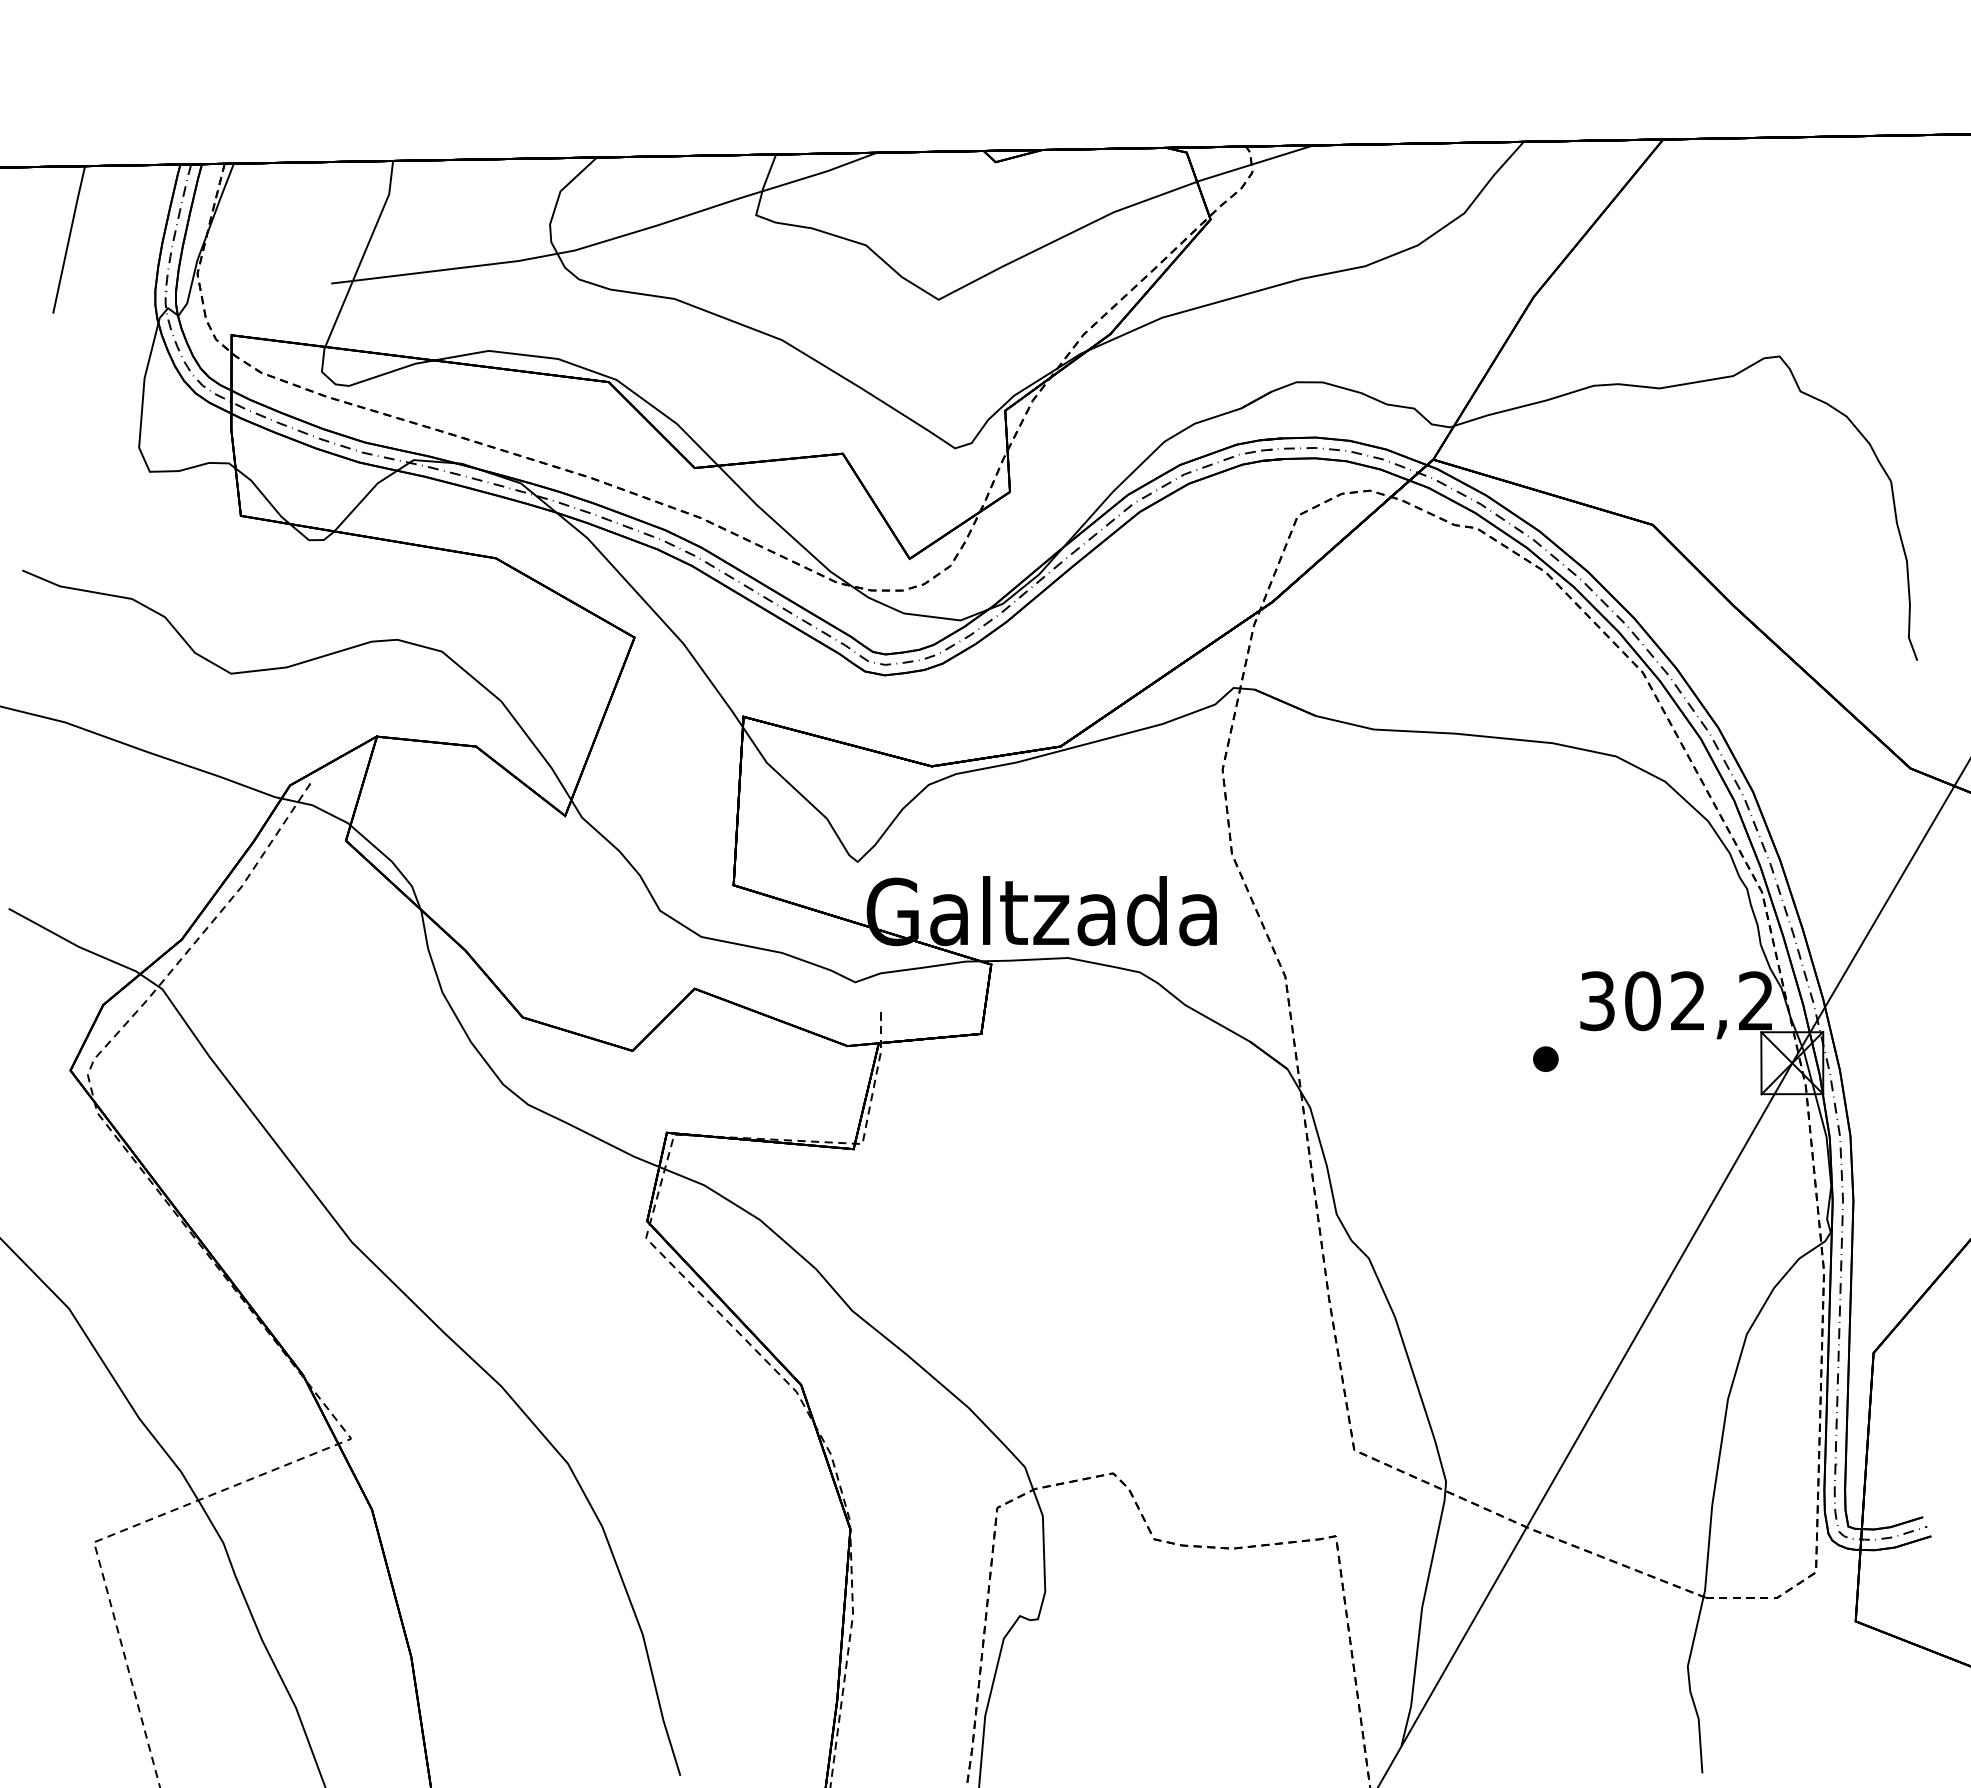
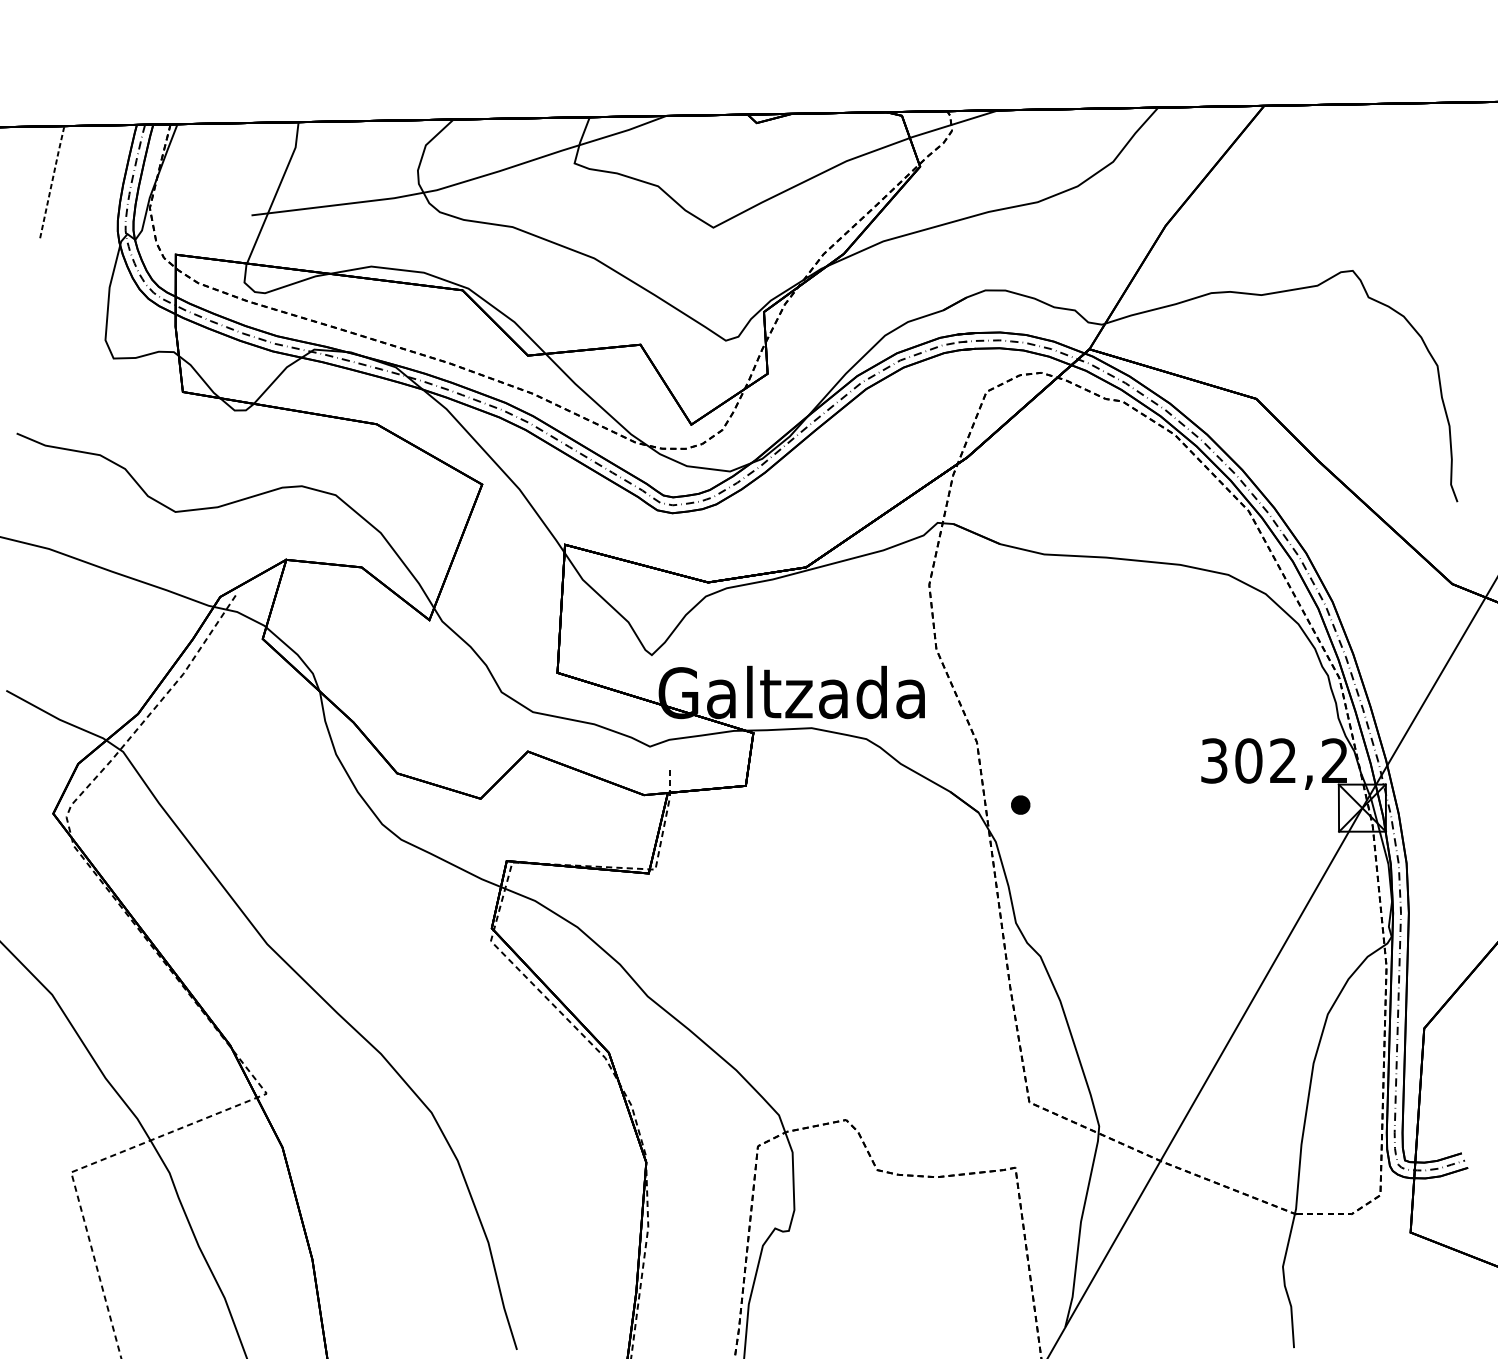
line: (69, 238) -> (52, 181), solid -> dashed
part: (1545, 1058) -> (1020, 804), moved

